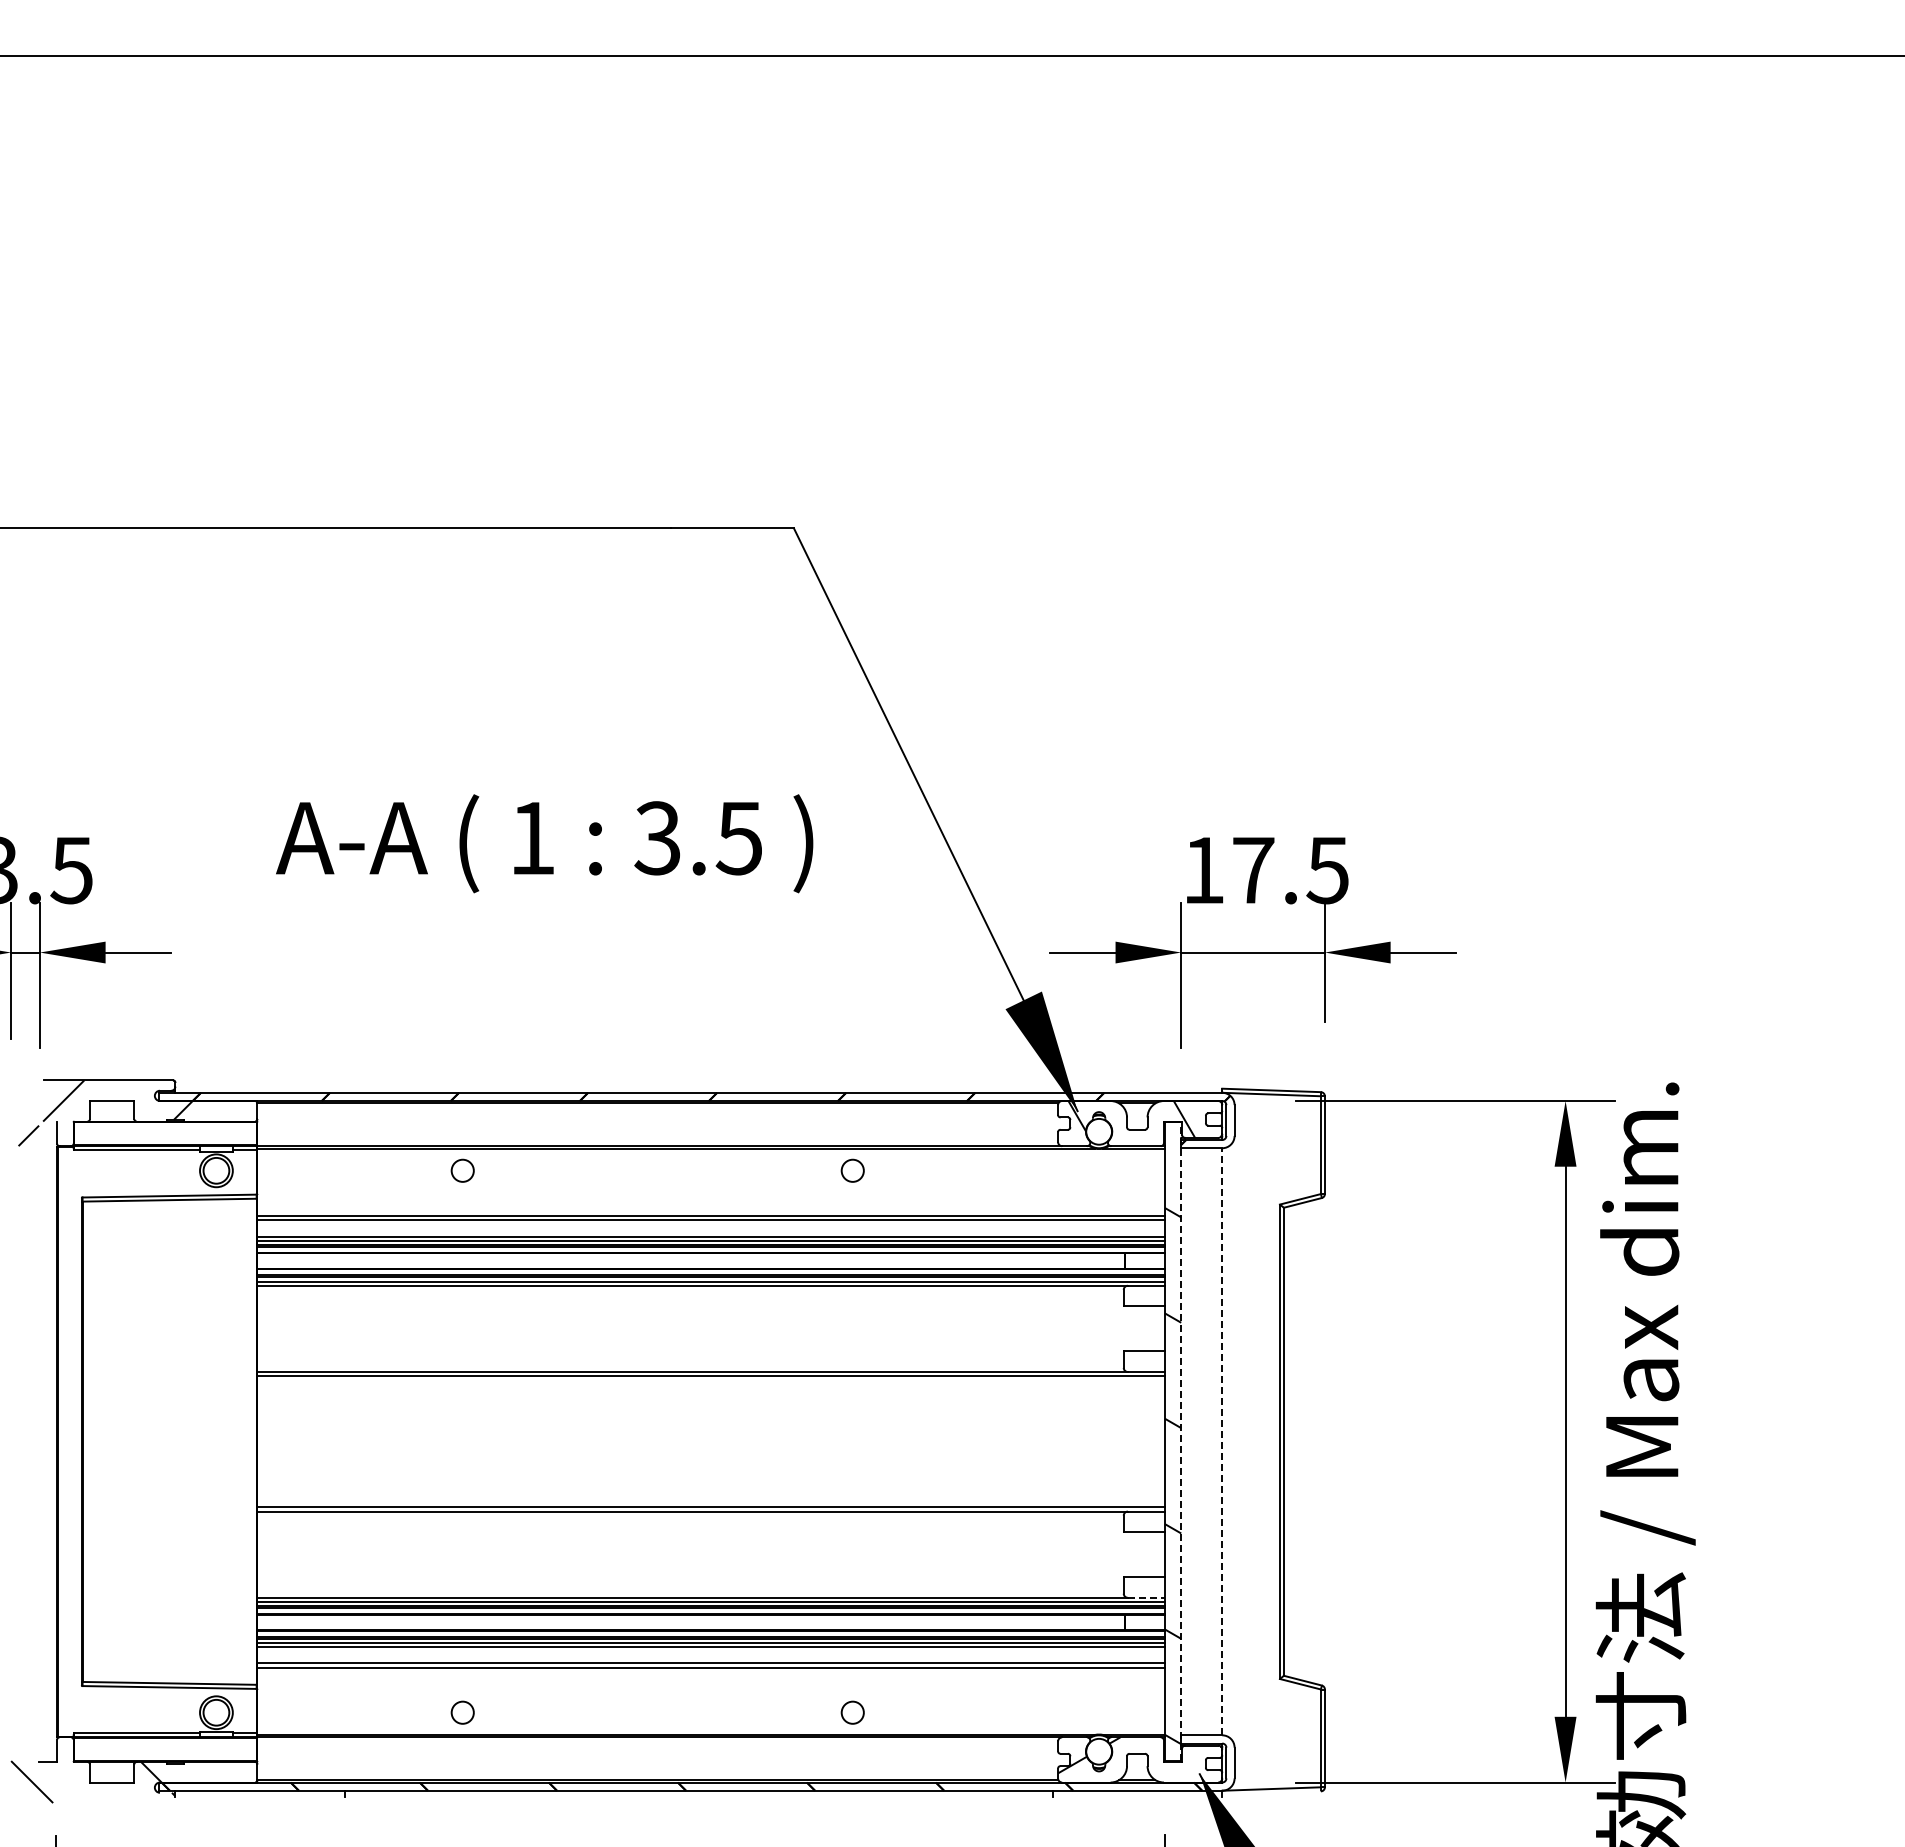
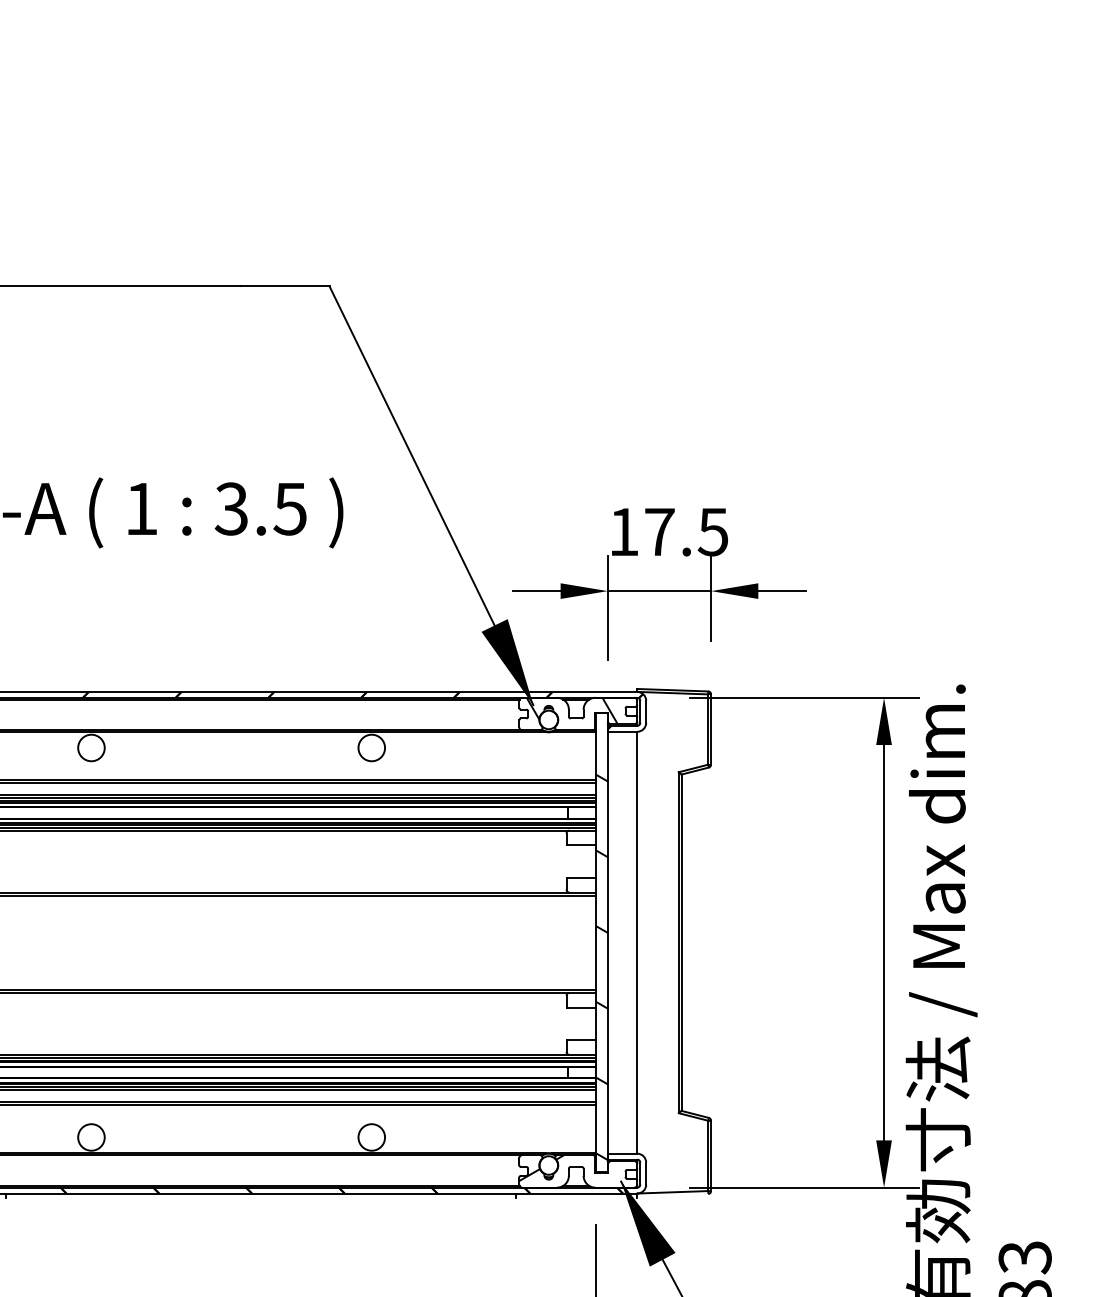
circle: (462, 1170) -> (91, 747), size x1.67
circle: (852, 1170) -> (371, 747), size x1.67
line: (1181, 1441) -> (608, 942), dashed -> solid
line: (1222, 1441) -> (637, 942), dashed -> solid
line: (1146, 1597) -> (582, 1054), dashed -> solid
circle: (462, 1712) -> (91, 1137), size x1.67
circle: (852, 1712) -> (371, 1137), size x1.67

